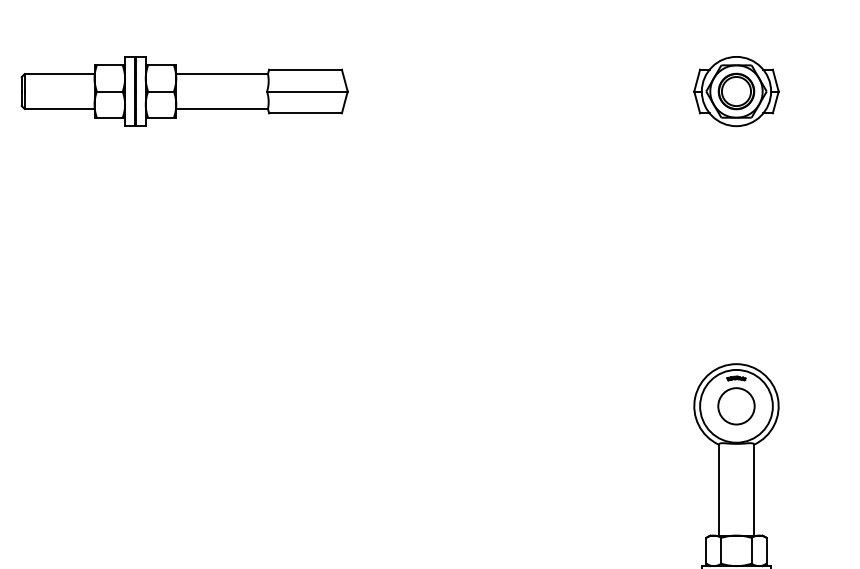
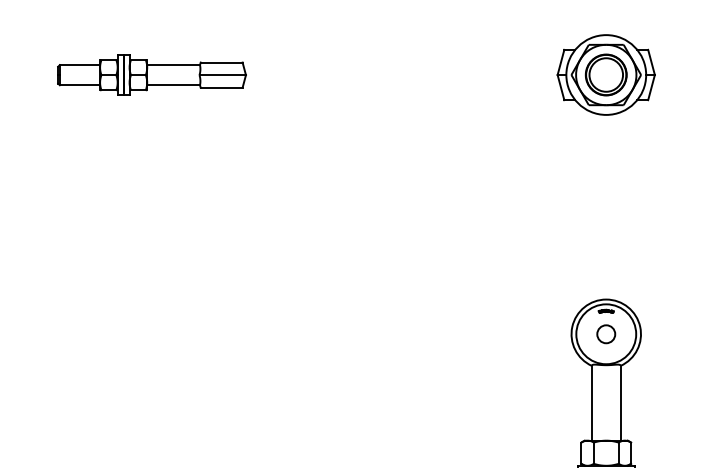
part: (184, 91) -> (151, 75), size x0.7
part: (736, 91) -> (606, 75), size x1.4
circle: (736, 406) -> (606, 334), size x0.6

